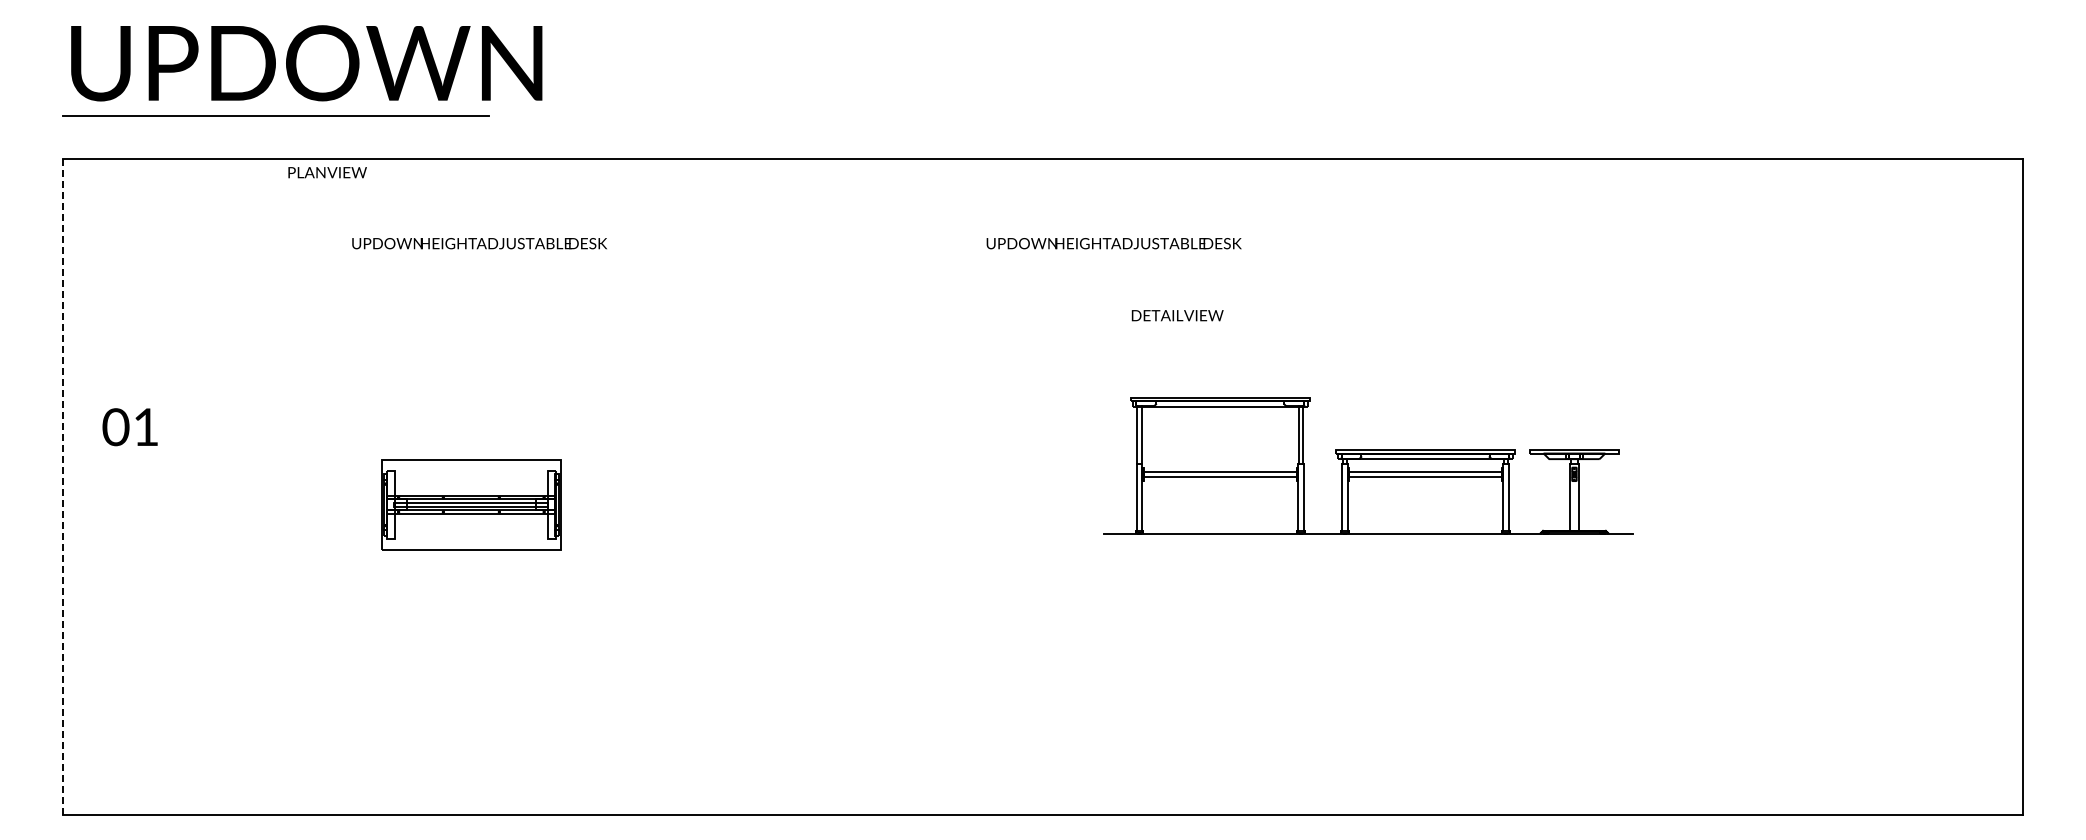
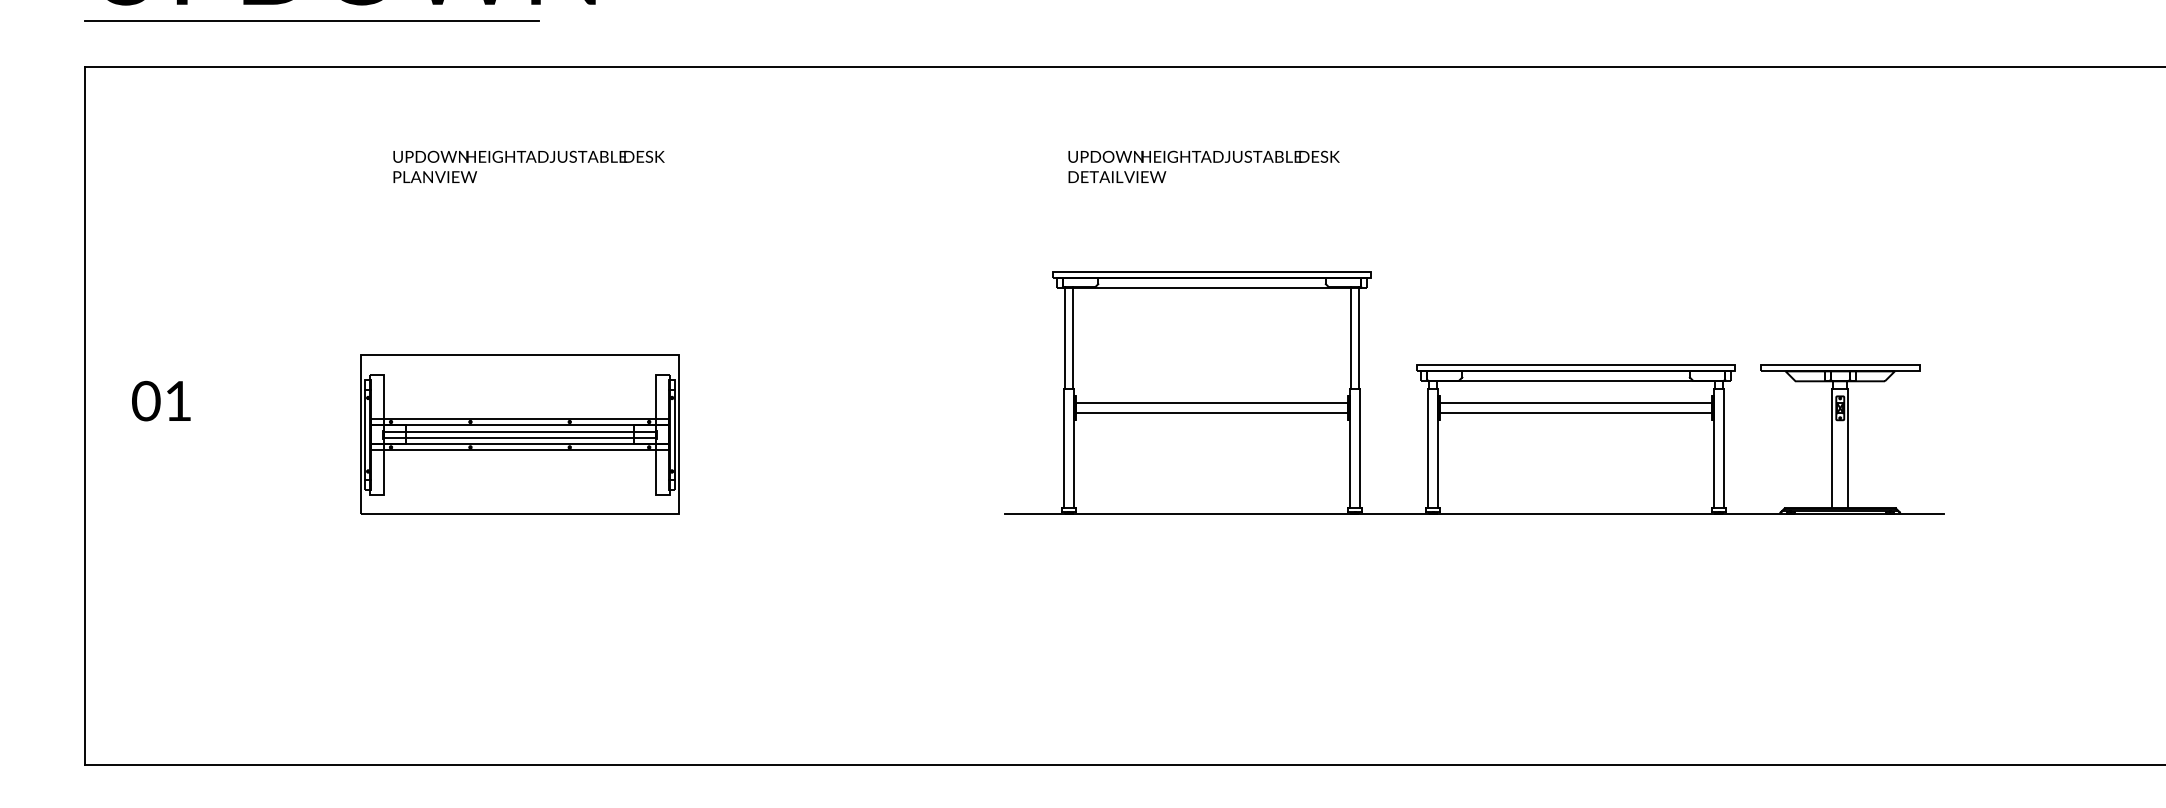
text: (327, 172) -> (435, 176), moved
text: (1177, 315) -> (1117, 176), moved
text: (129, 427) -> (160, 401), moved
part: (1367, 465) -> (1473, 392), size x1.67
line: (62, 487) -> (85, 416), dashed -> solid
part: (471, 504) -> (520, 434), size x1.67

